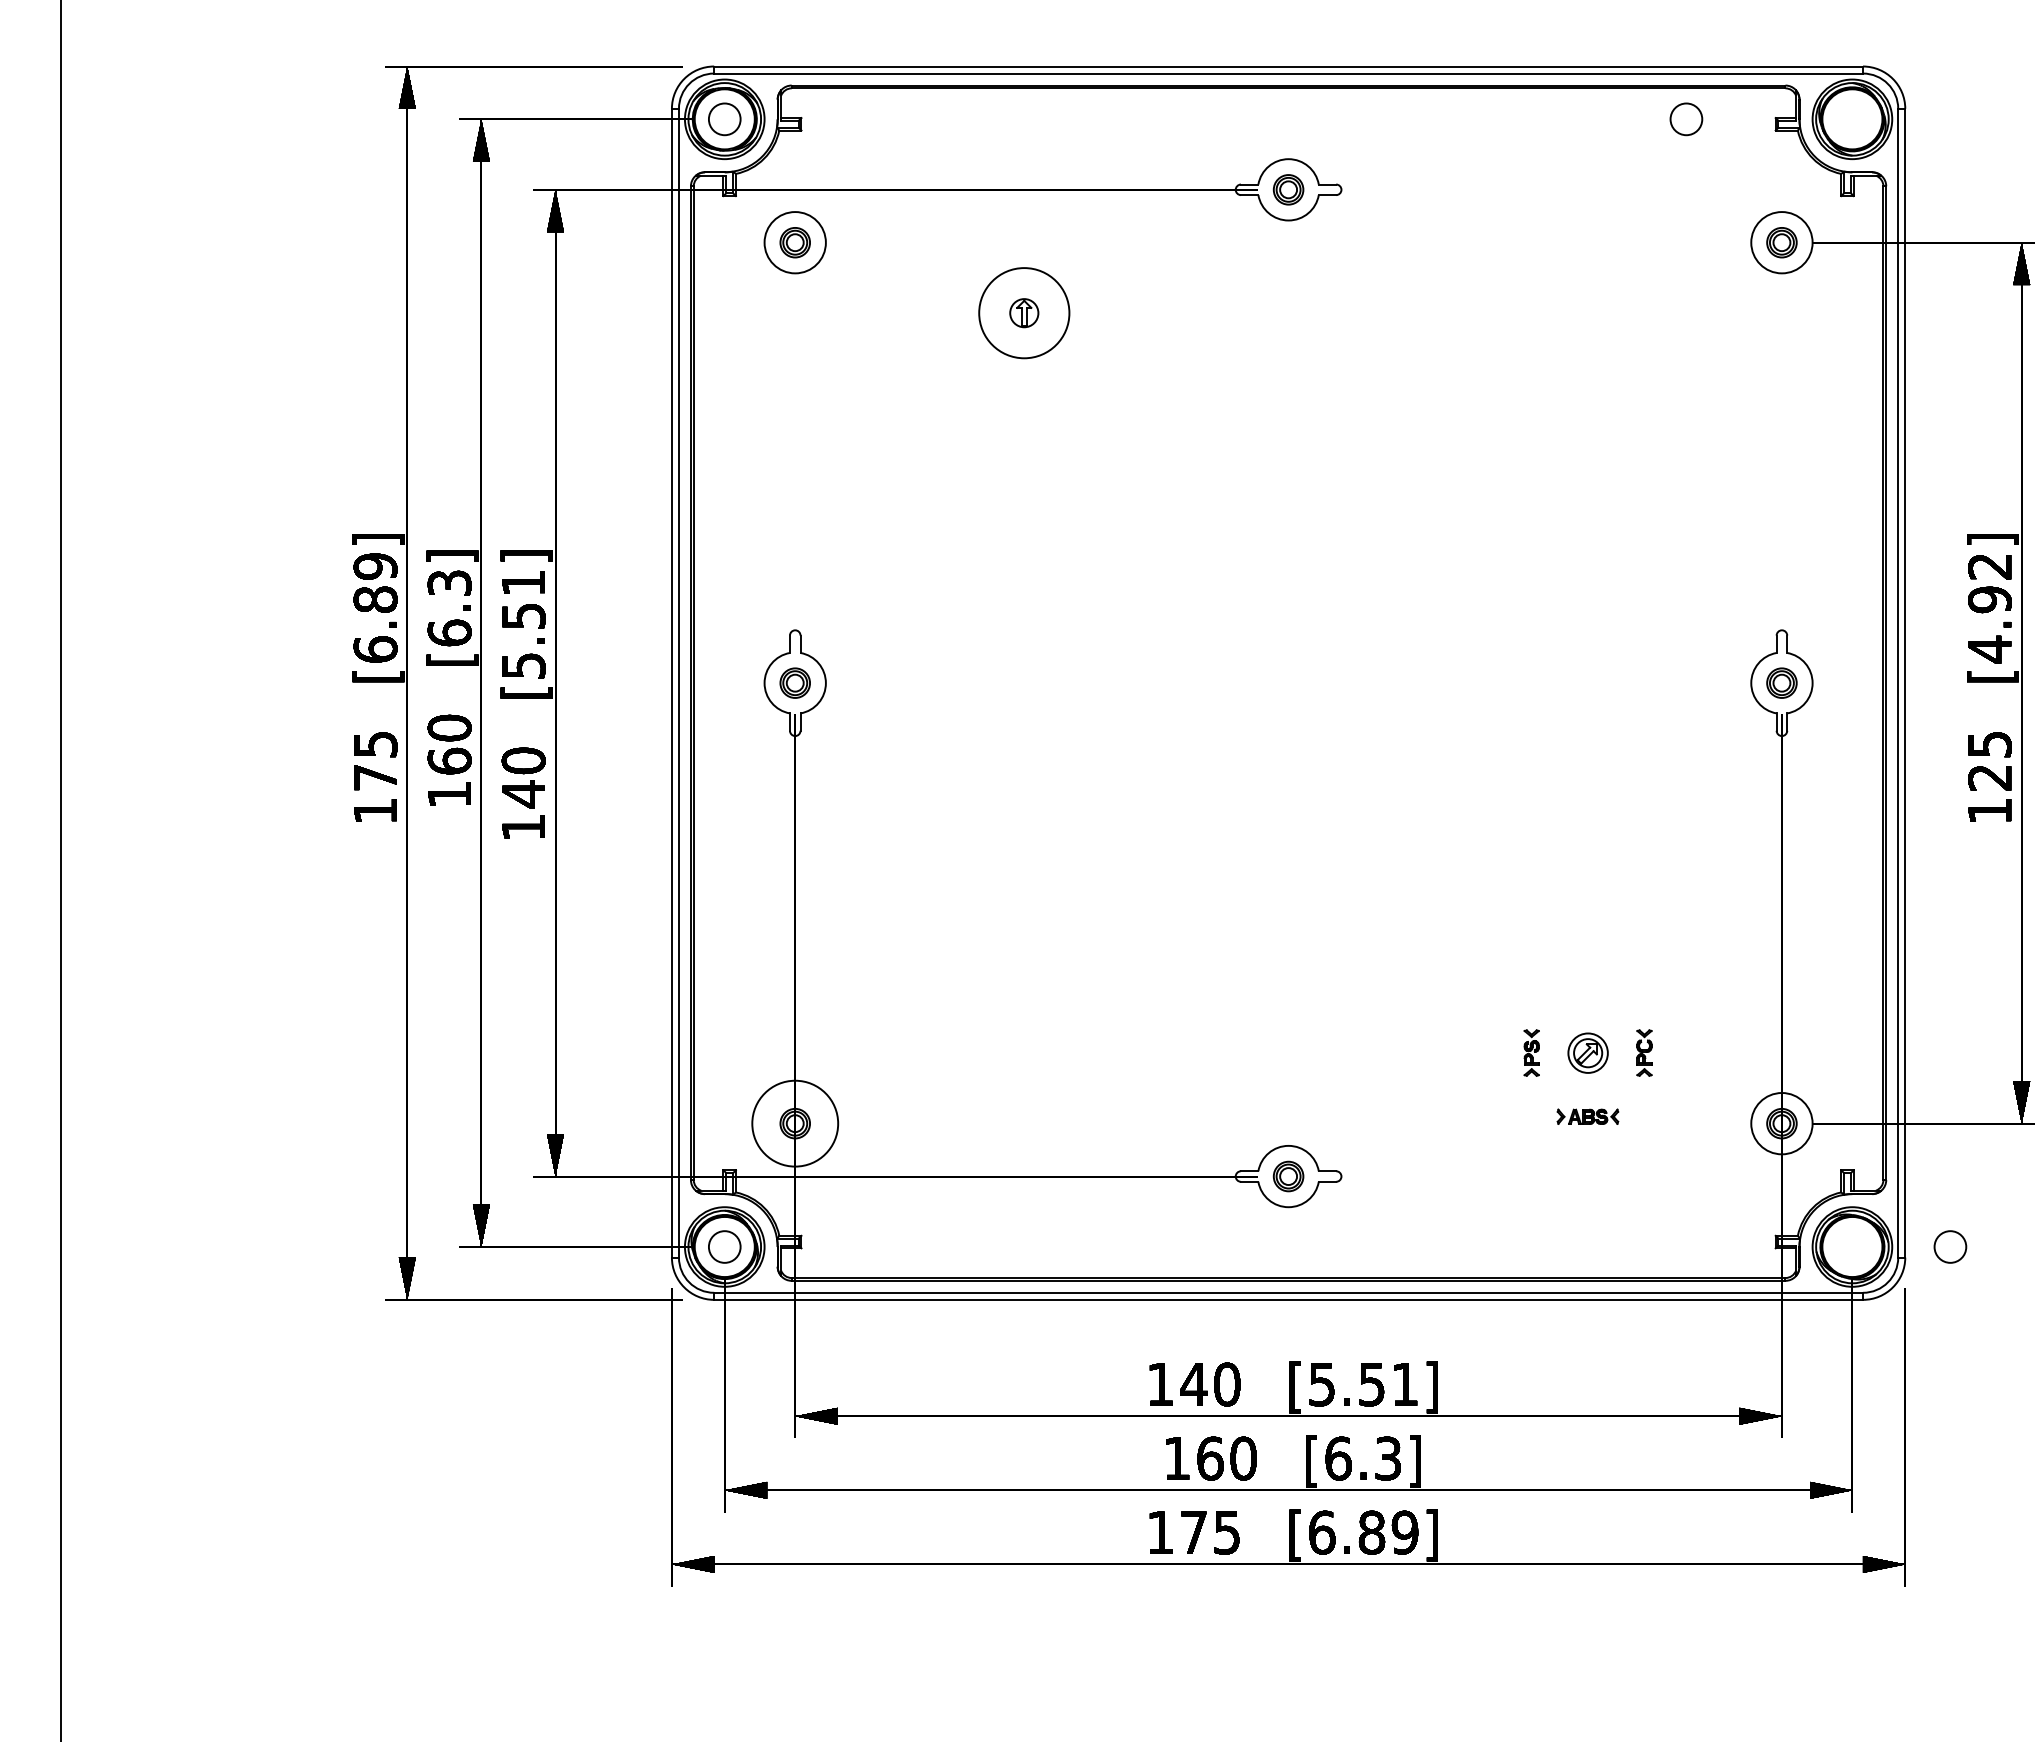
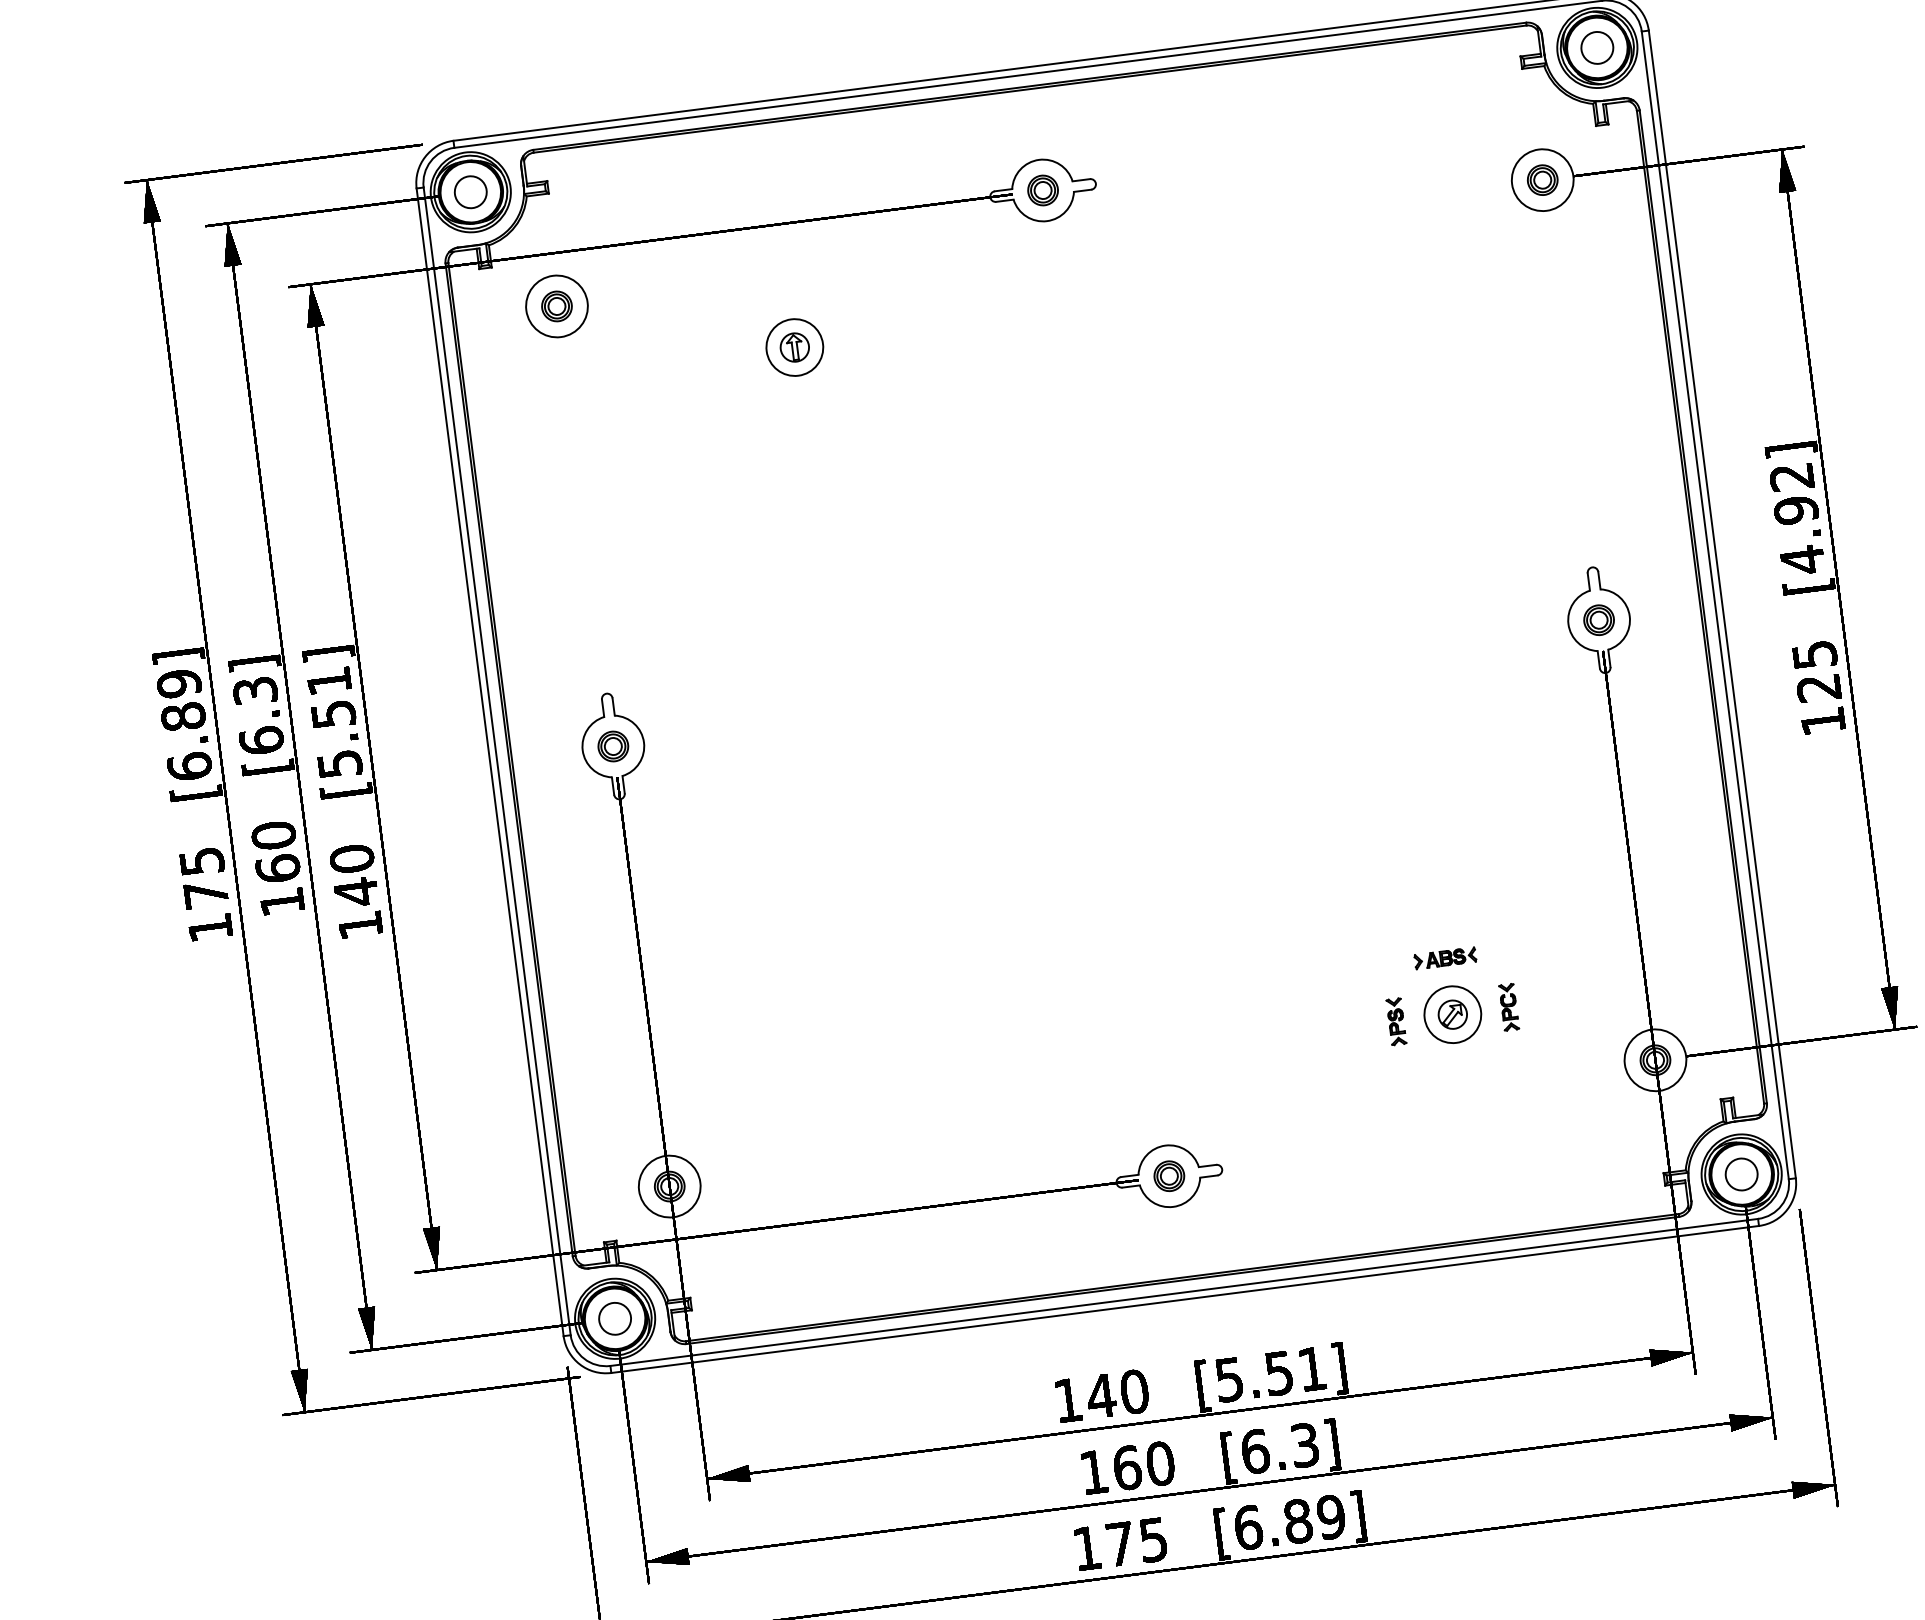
circle: (1686, 119) -> (1597, 48), moved
circle: (1024, 313) -> (795, 347), size x0.62
circle: (1587, 1053) -> (1452, 1015), size x1.43
part: (1587, 1116) -> (1444, 958), moved
circle: (794, 1123) -> (668, 1186), size x0.71
circle: (1950, 1246) -> (1741, 1173), moved

